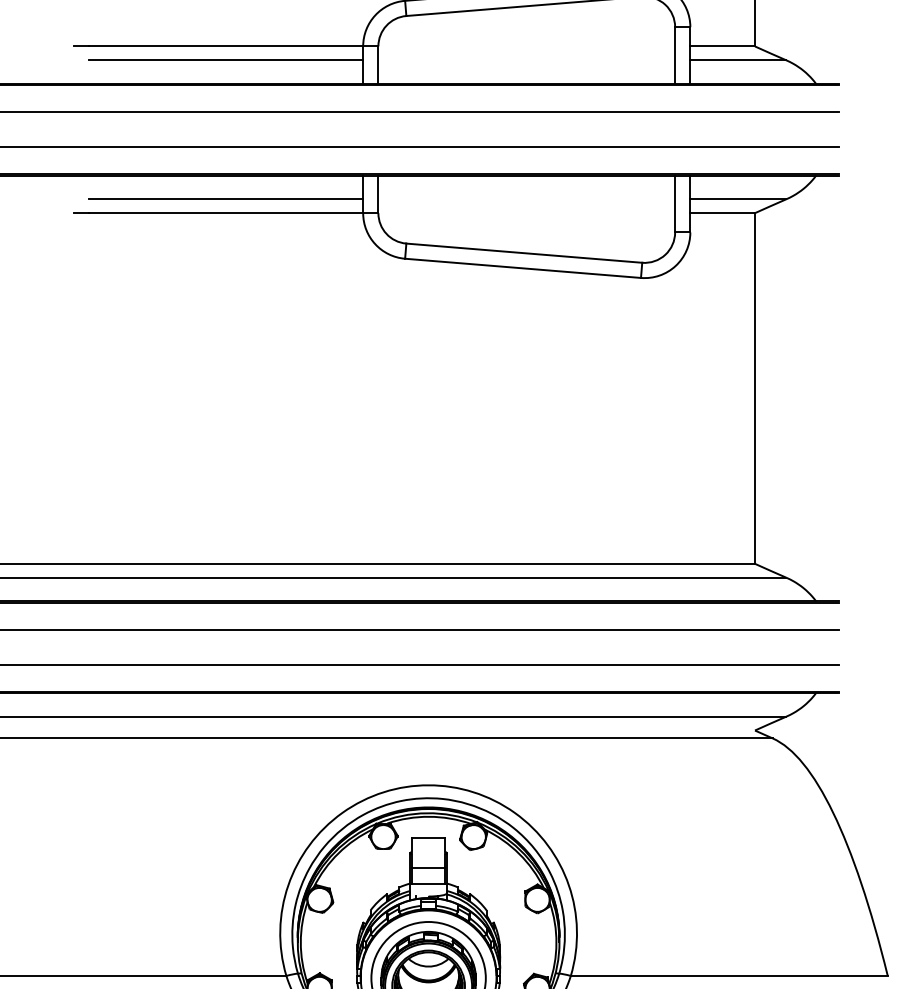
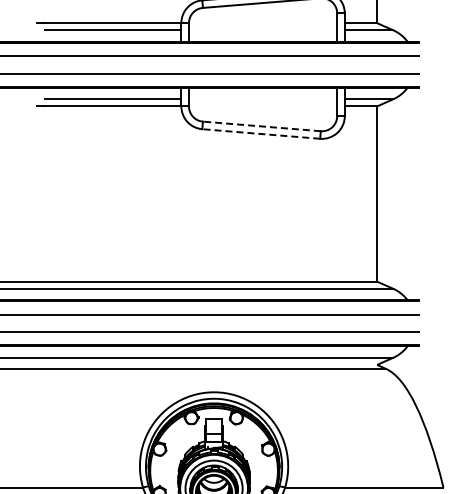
line: (523, 253) -> (261, 126), solid -> dashed
line: (521, 267) -> (260, 133), solid -> dashed

